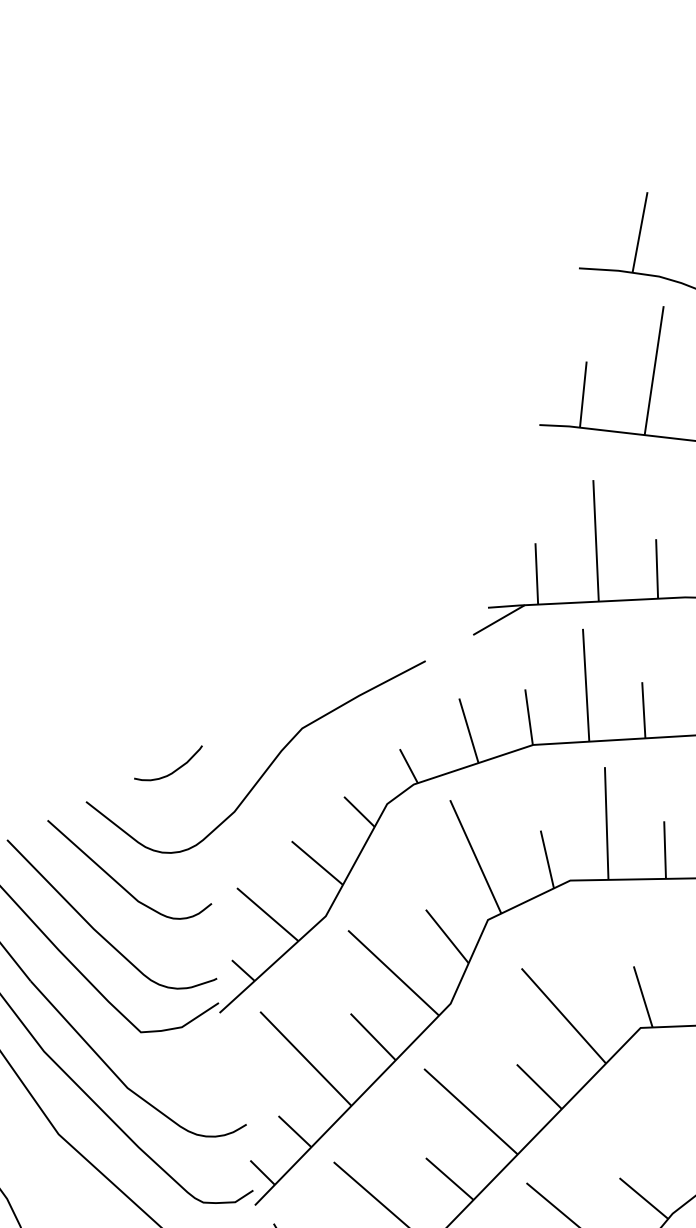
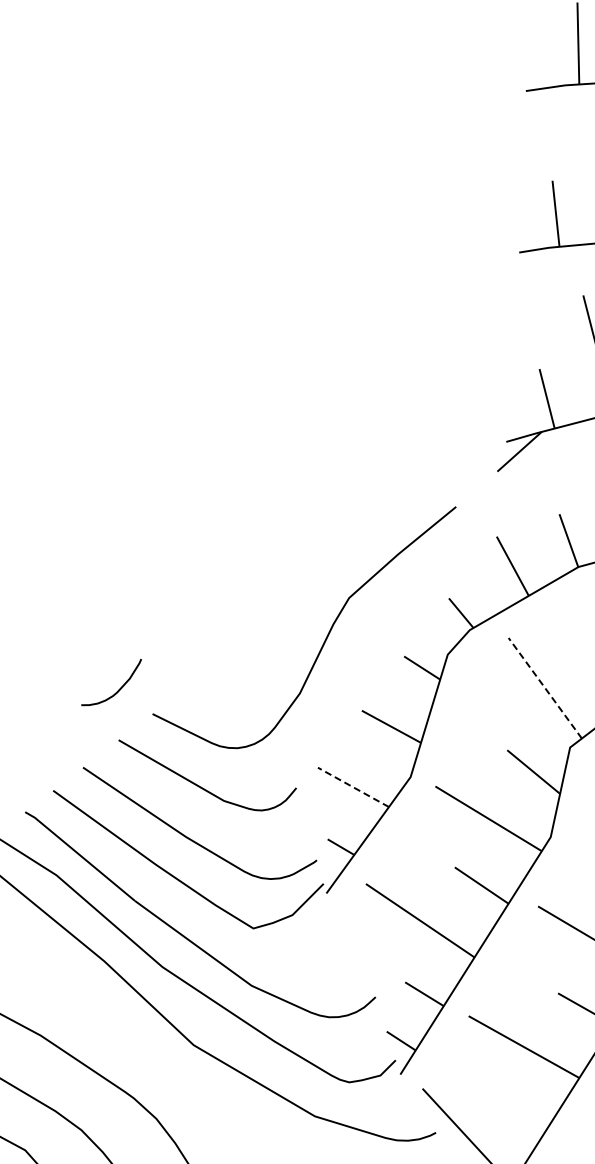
curve: (172, 771) -> (117, 690), moved
line: (475, 856) -> (544, 687), solid -> dashed
line: (267, 914) -> (353, 787), solid -> dashed

